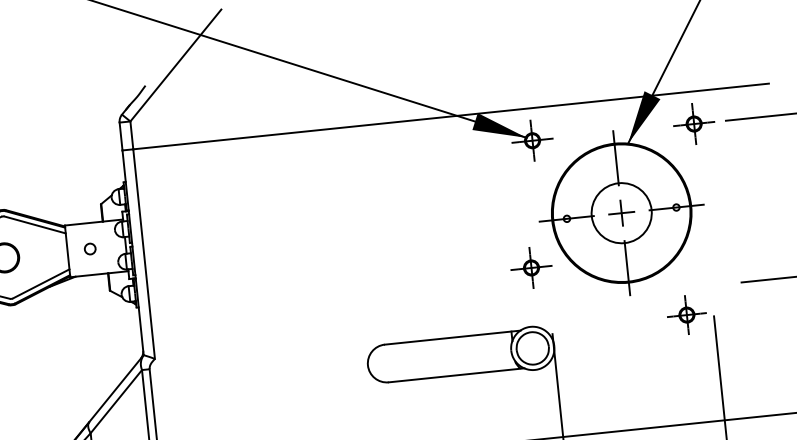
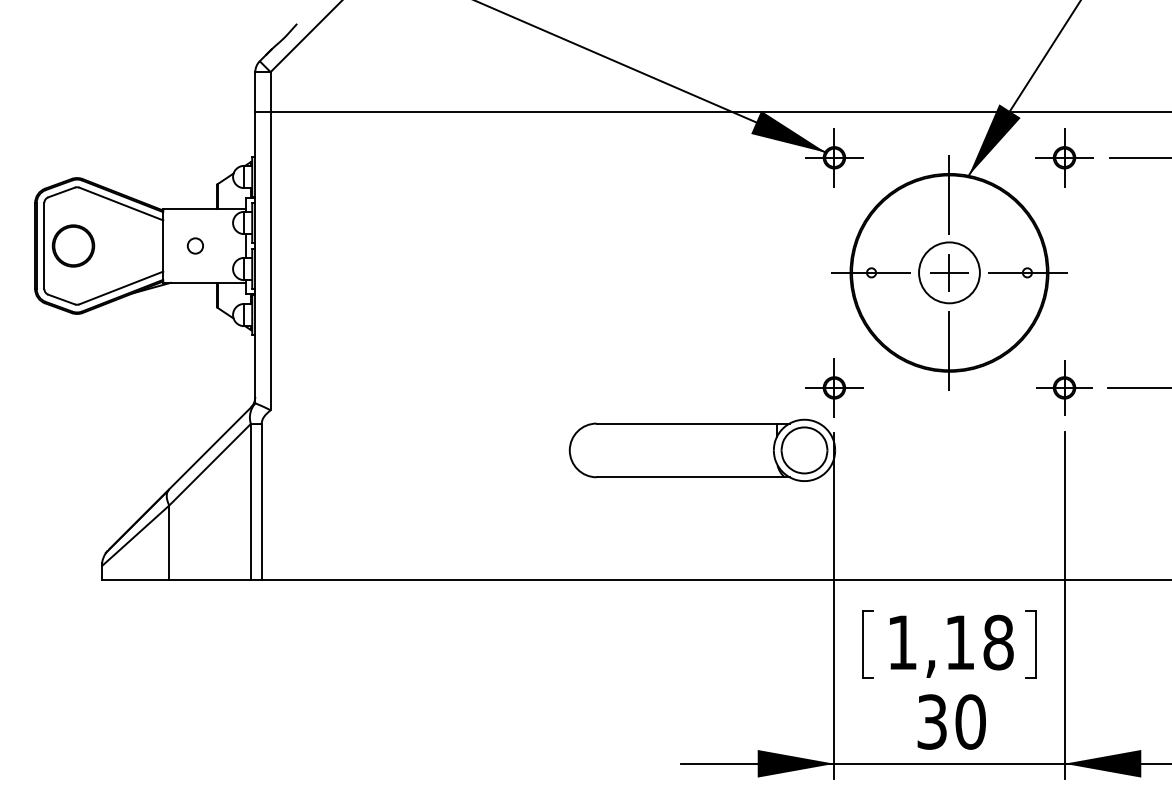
circle: (621, 212) -> (949, 272), size x0.71
part: (531, 267) -> (834, 387), moved
part: (686, 314) -> (1064, 387), moved

